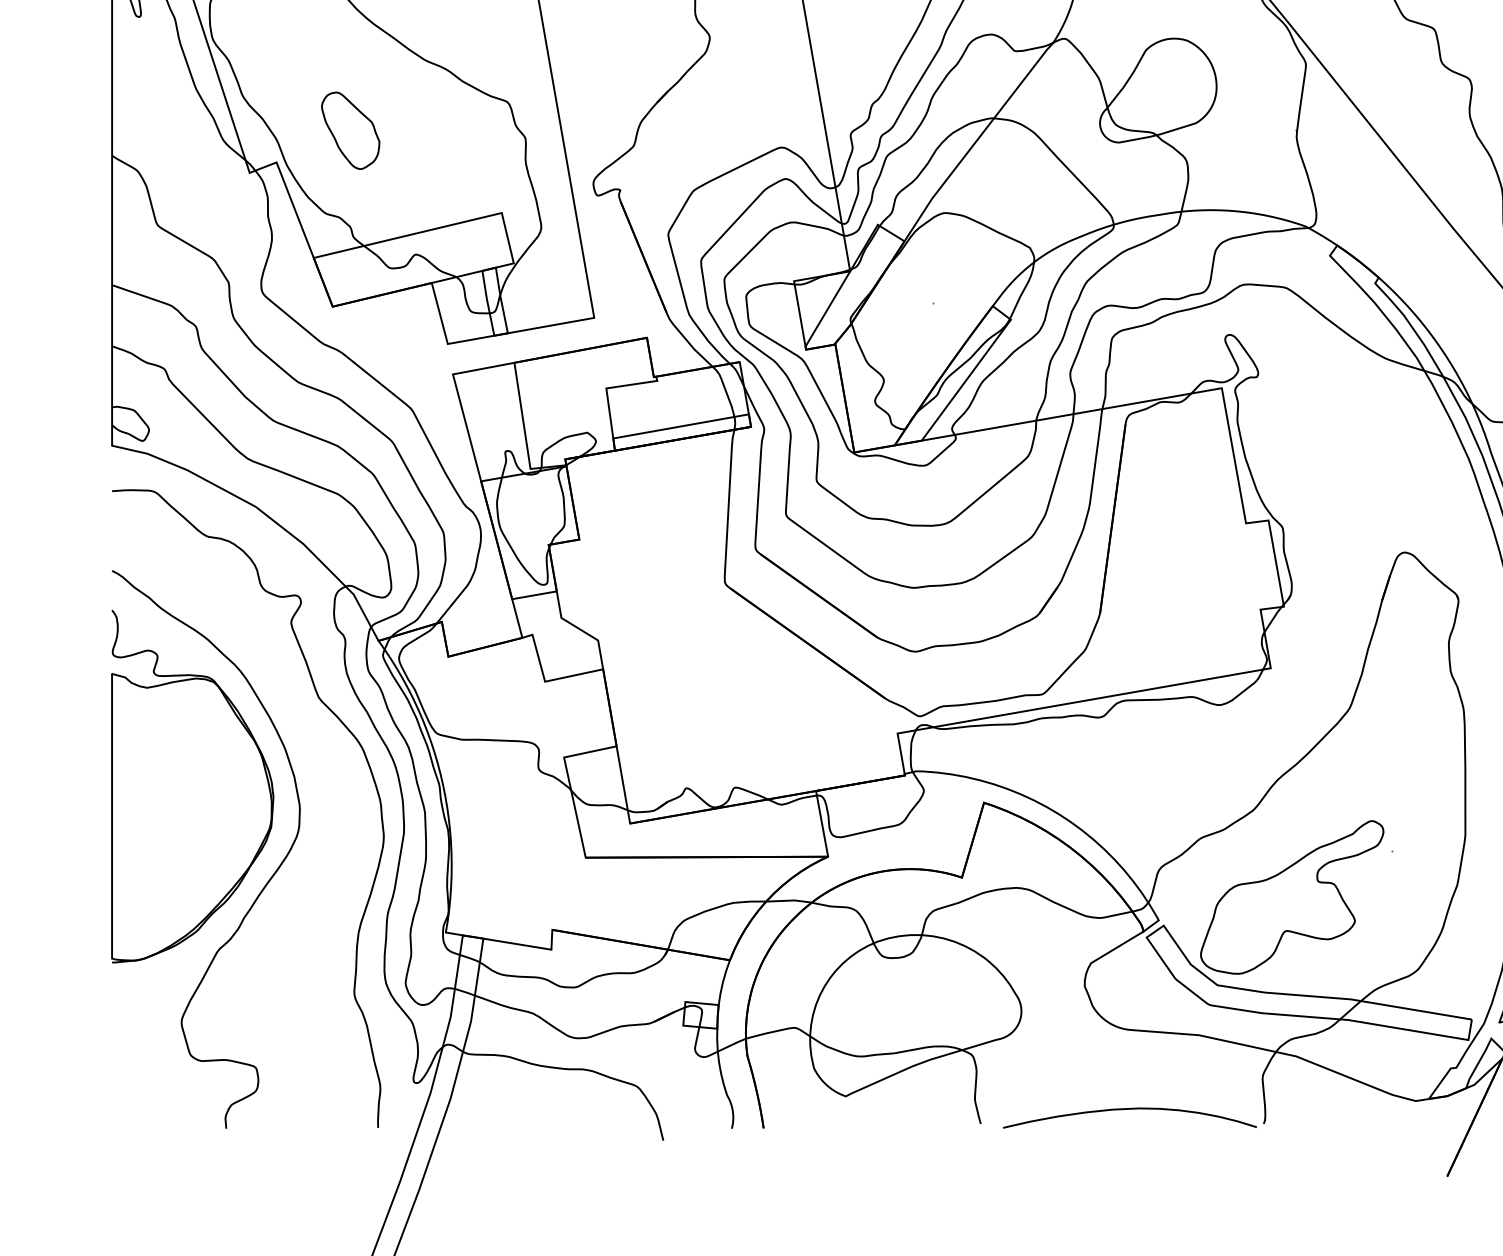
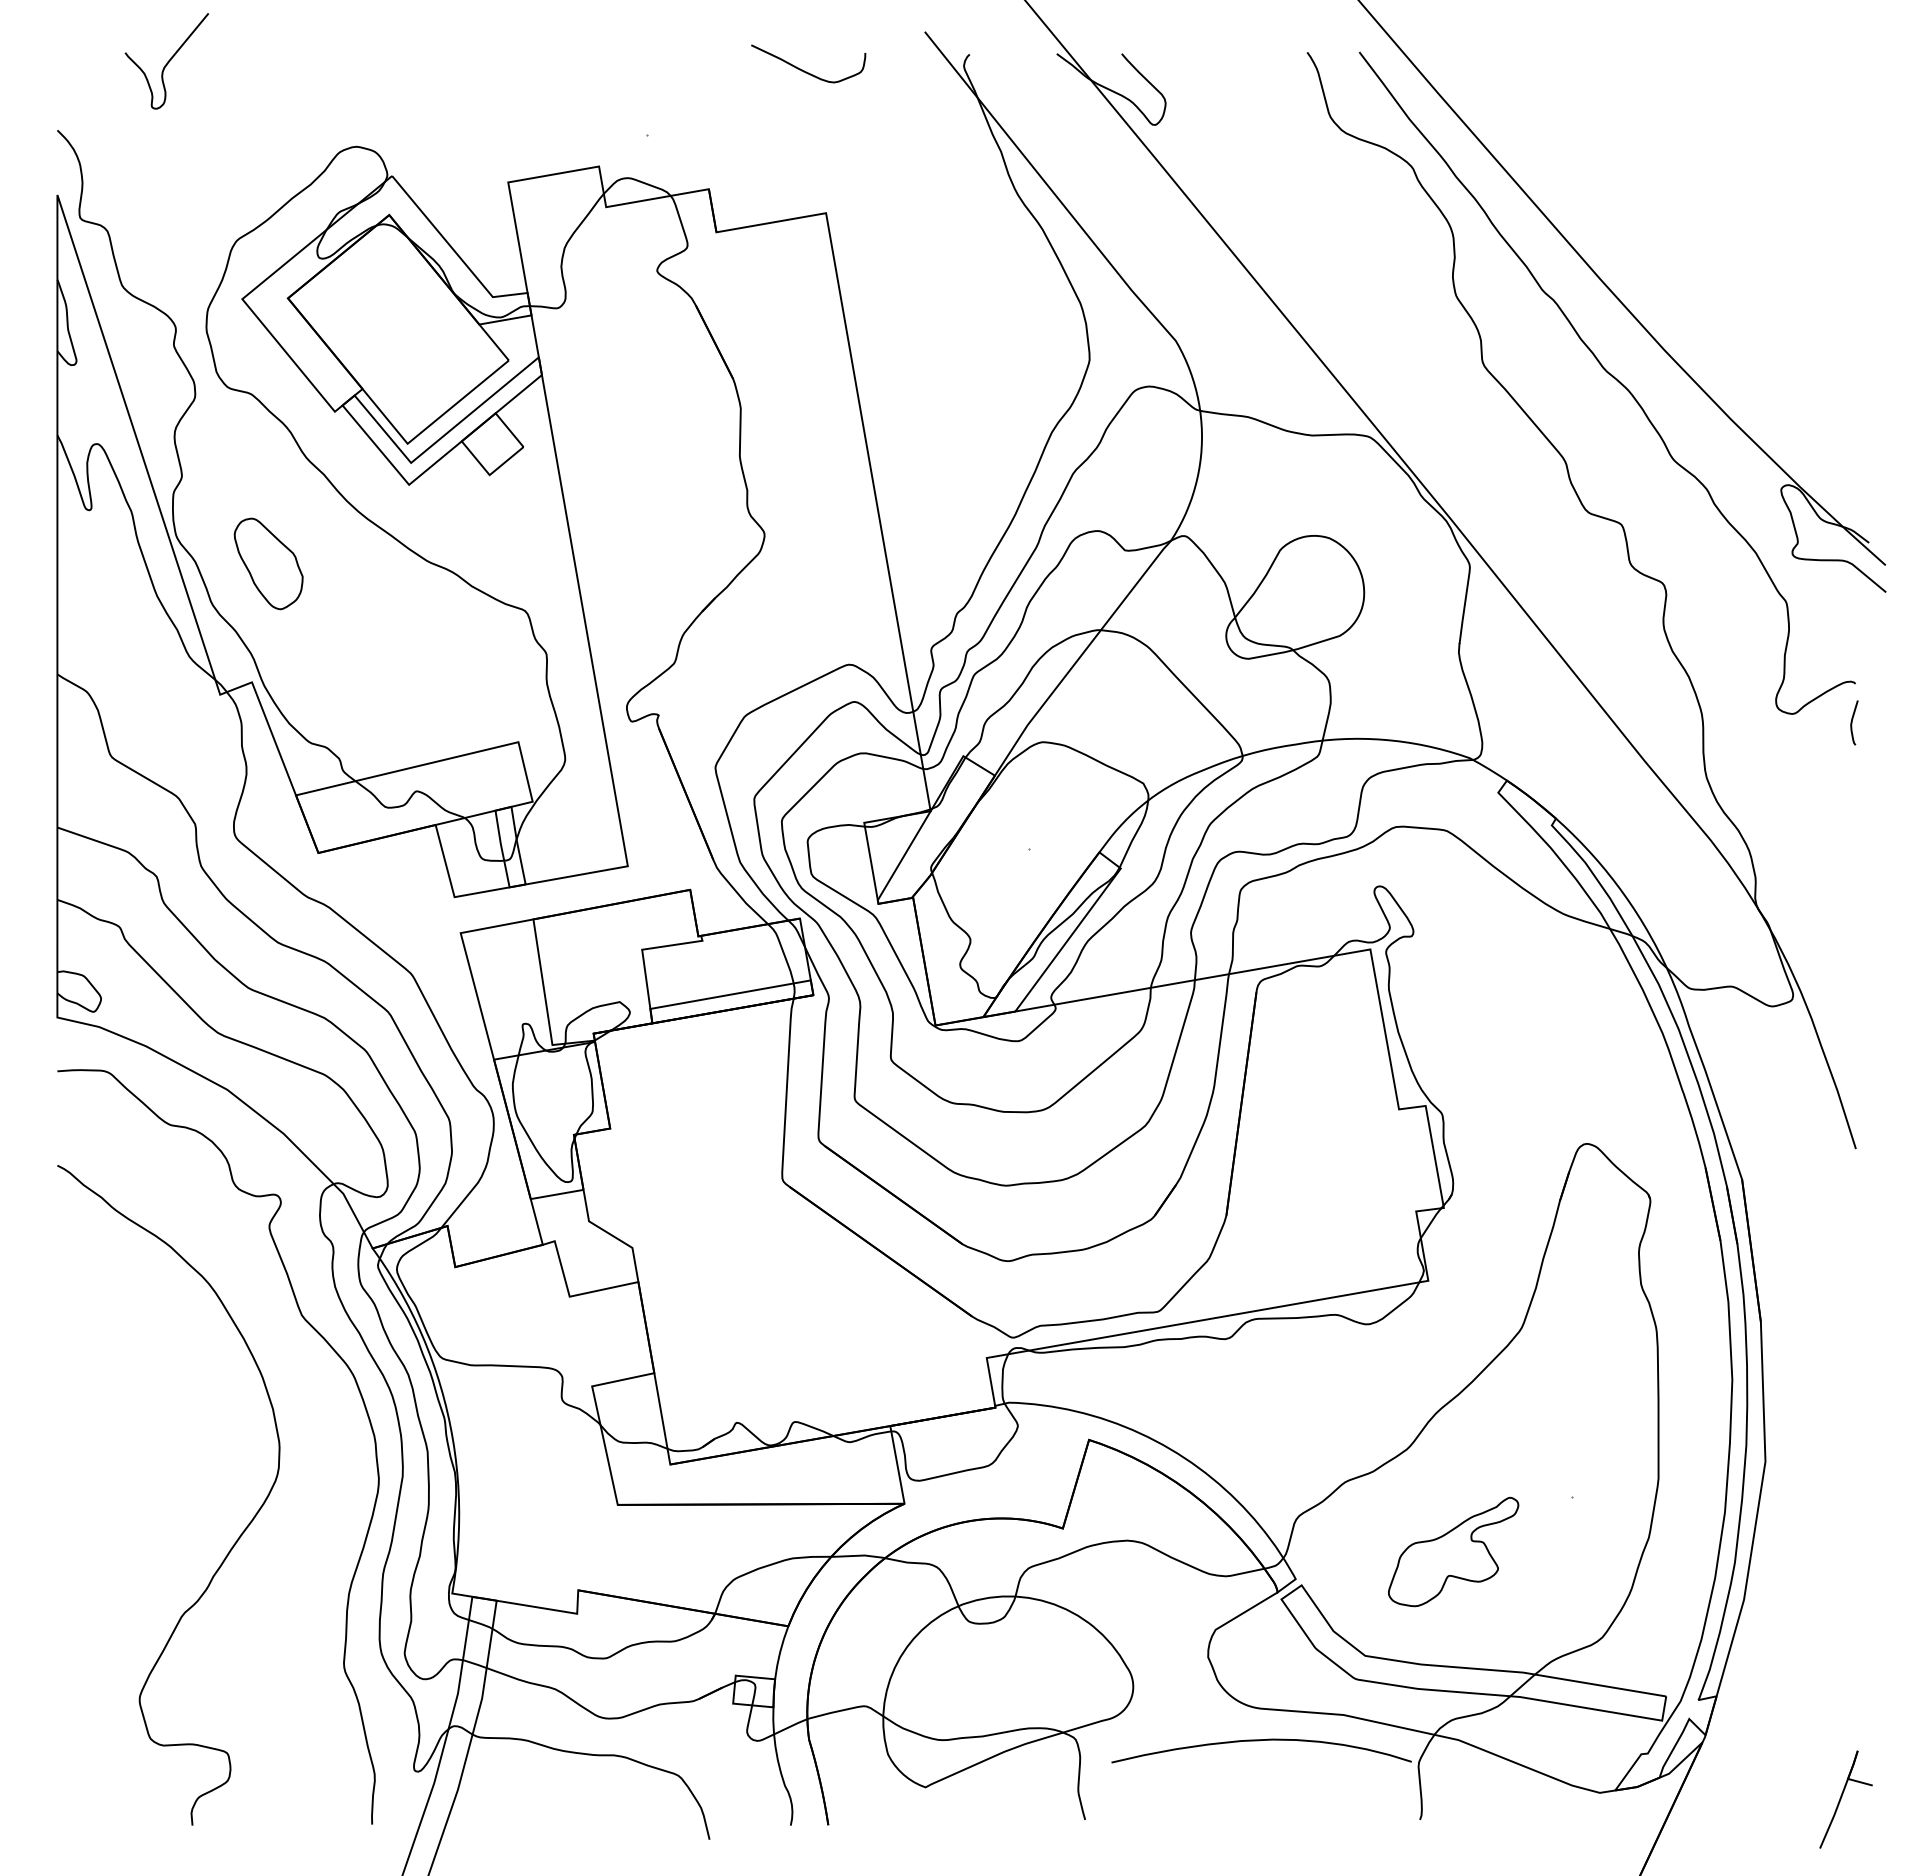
part: (350, 130) -> (268, 563), moved
part: (192, 786) -> (152, 1420), removed
part: (1292, 897) -> (1453, 1551), size x0.6
curve: (1128, 1110) -> (1259, 1741), moved

